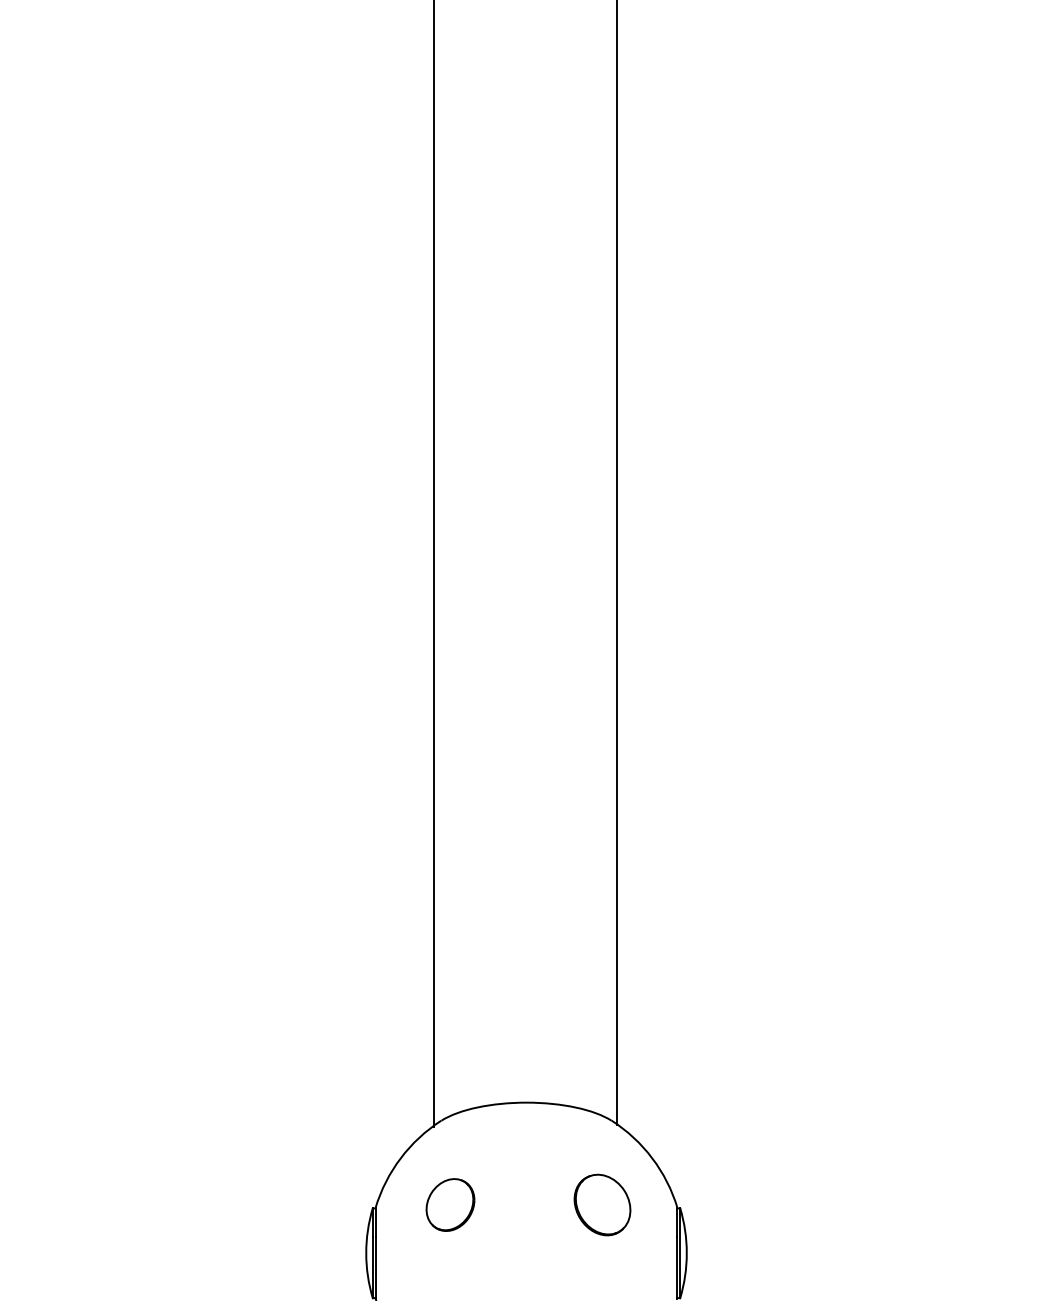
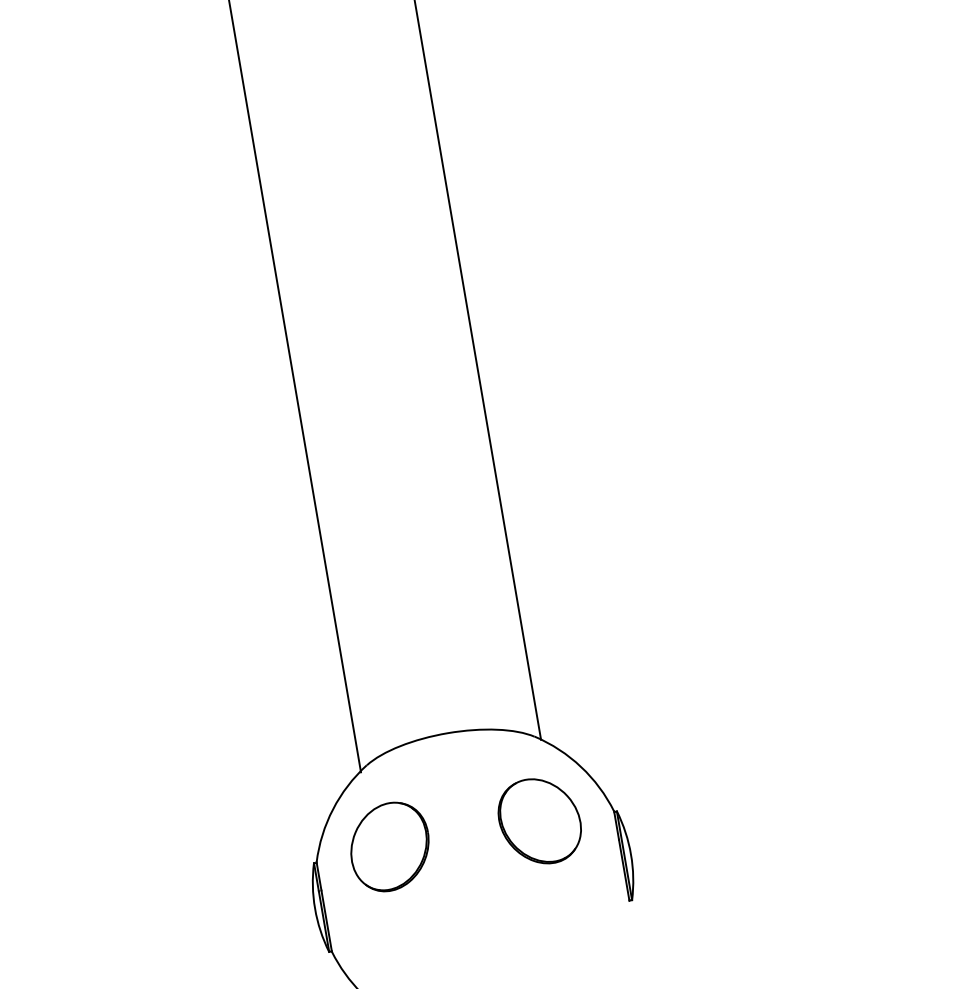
part: (450, 1204) -> (389, 846), size x1.67
part: (602, 1204) -> (539, 820), size x1.43

